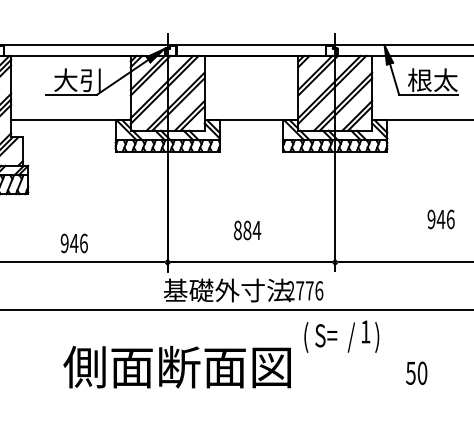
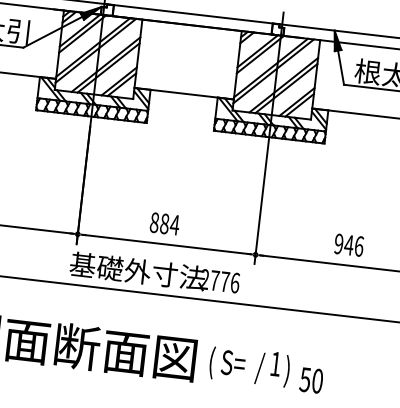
text: (440, 219) -> (348, 245), moved
text: (247, 230) -> (164, 223), moved
text: (341, 336) -> (249, 366), moved
text: (416, 372) -> (311, 379), moved

